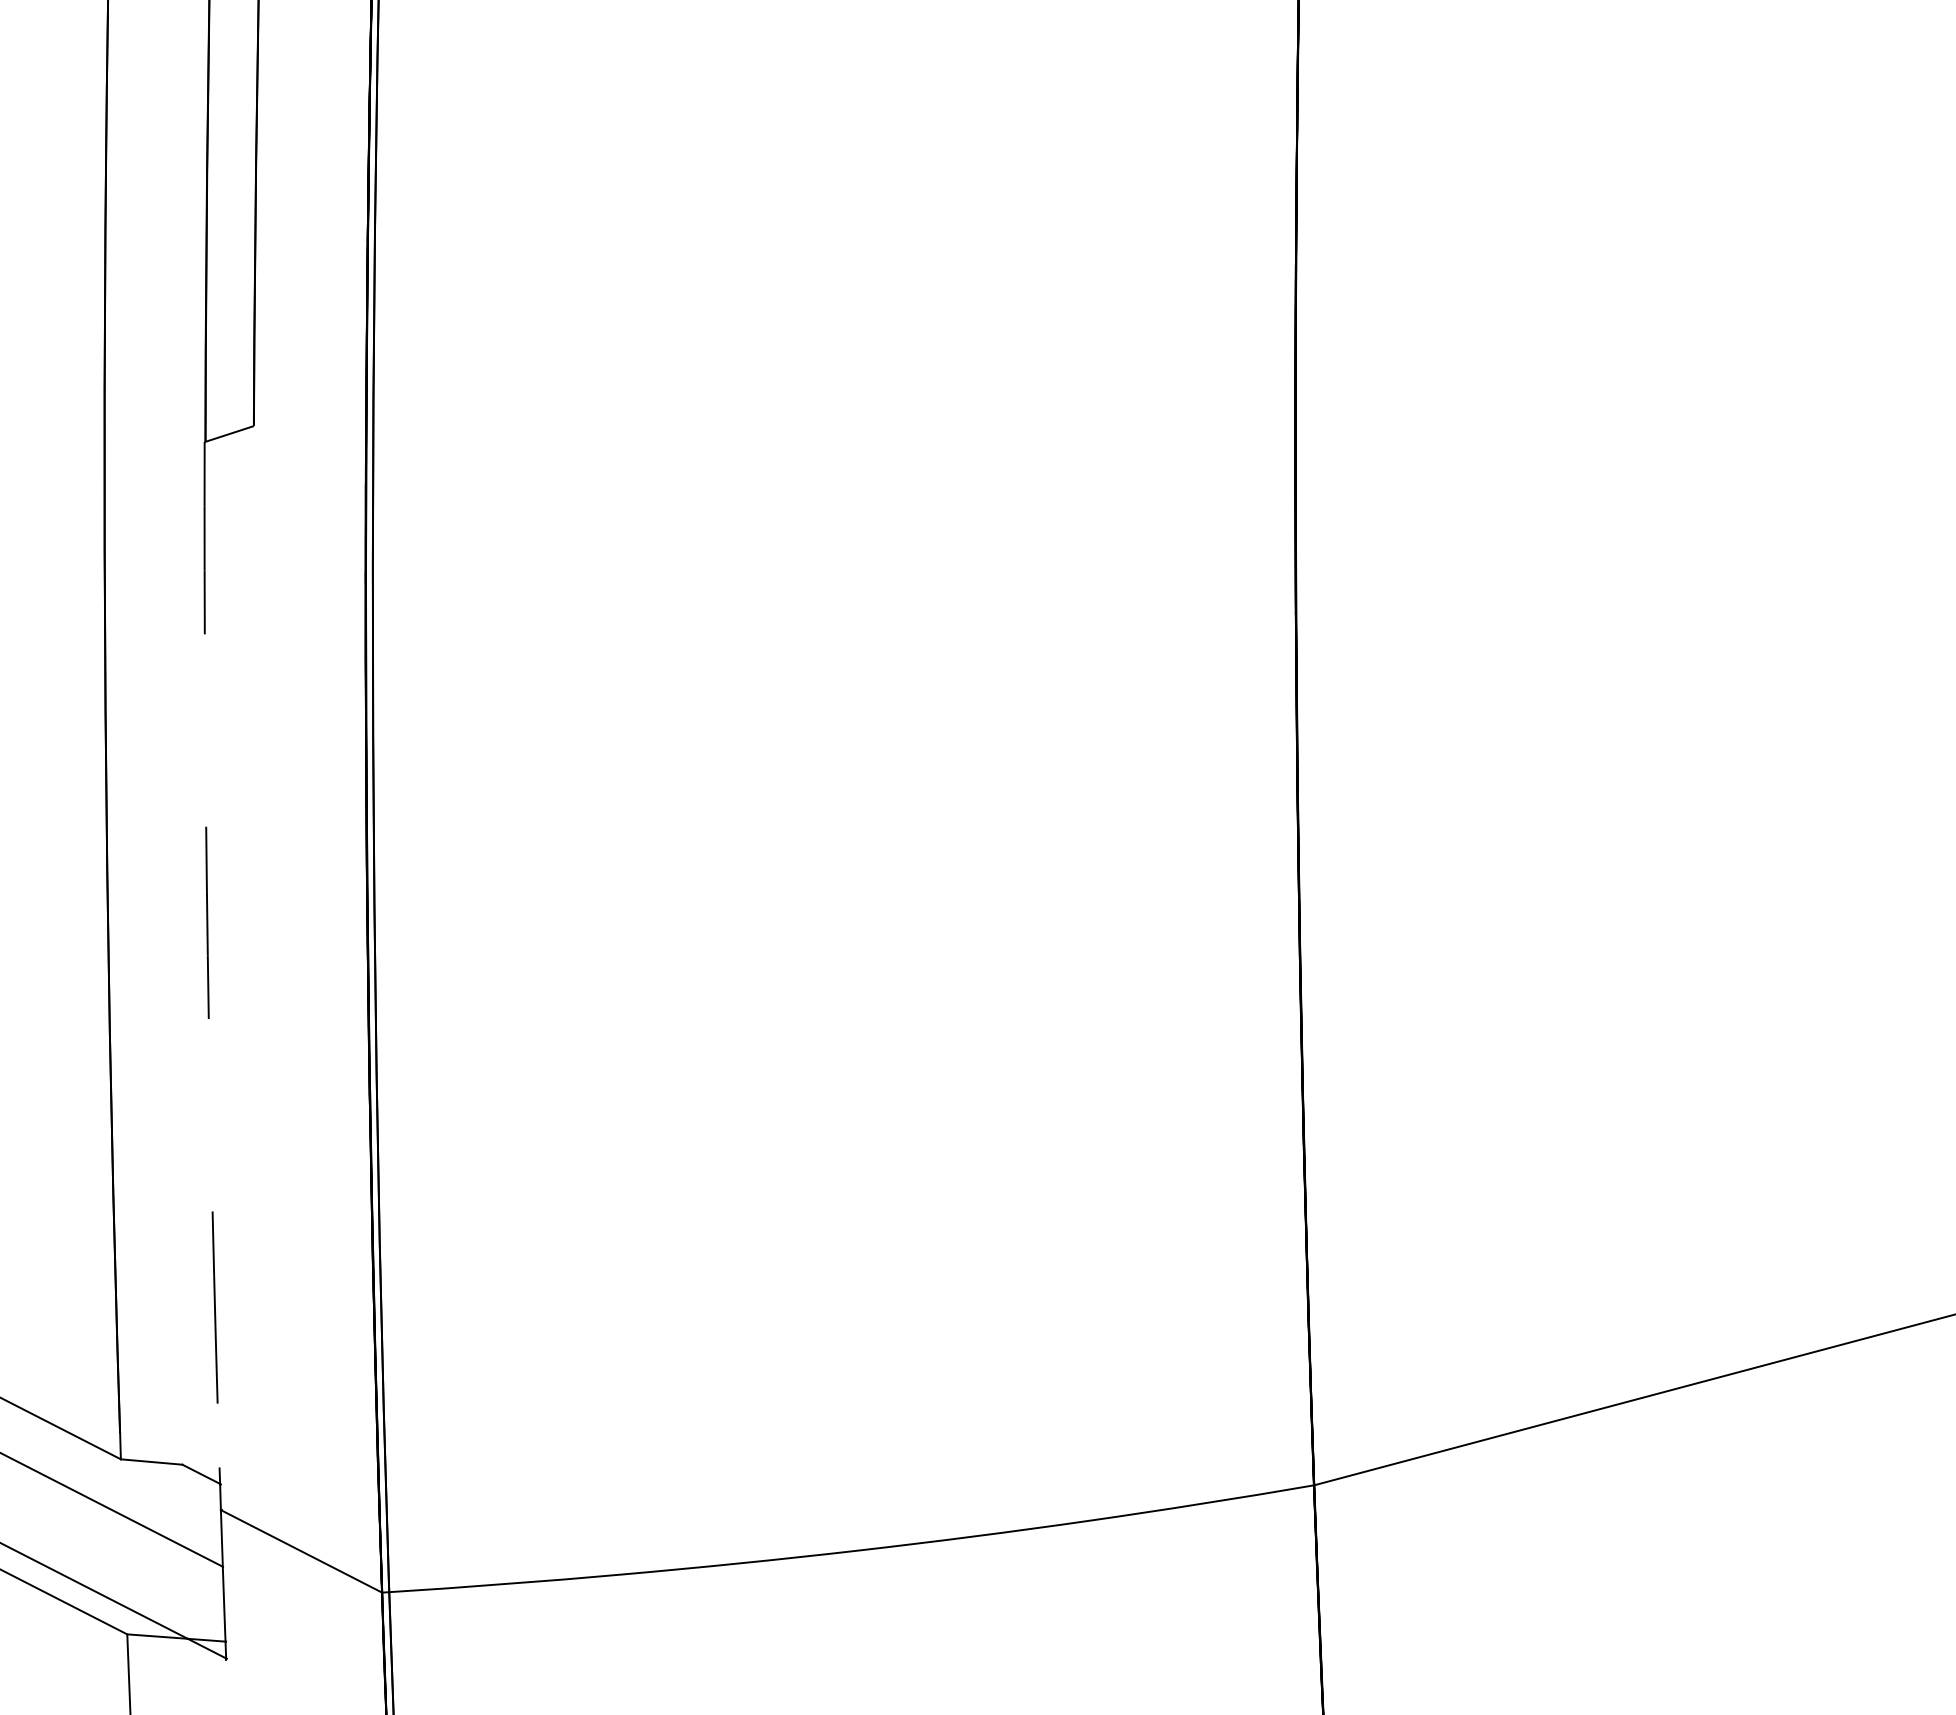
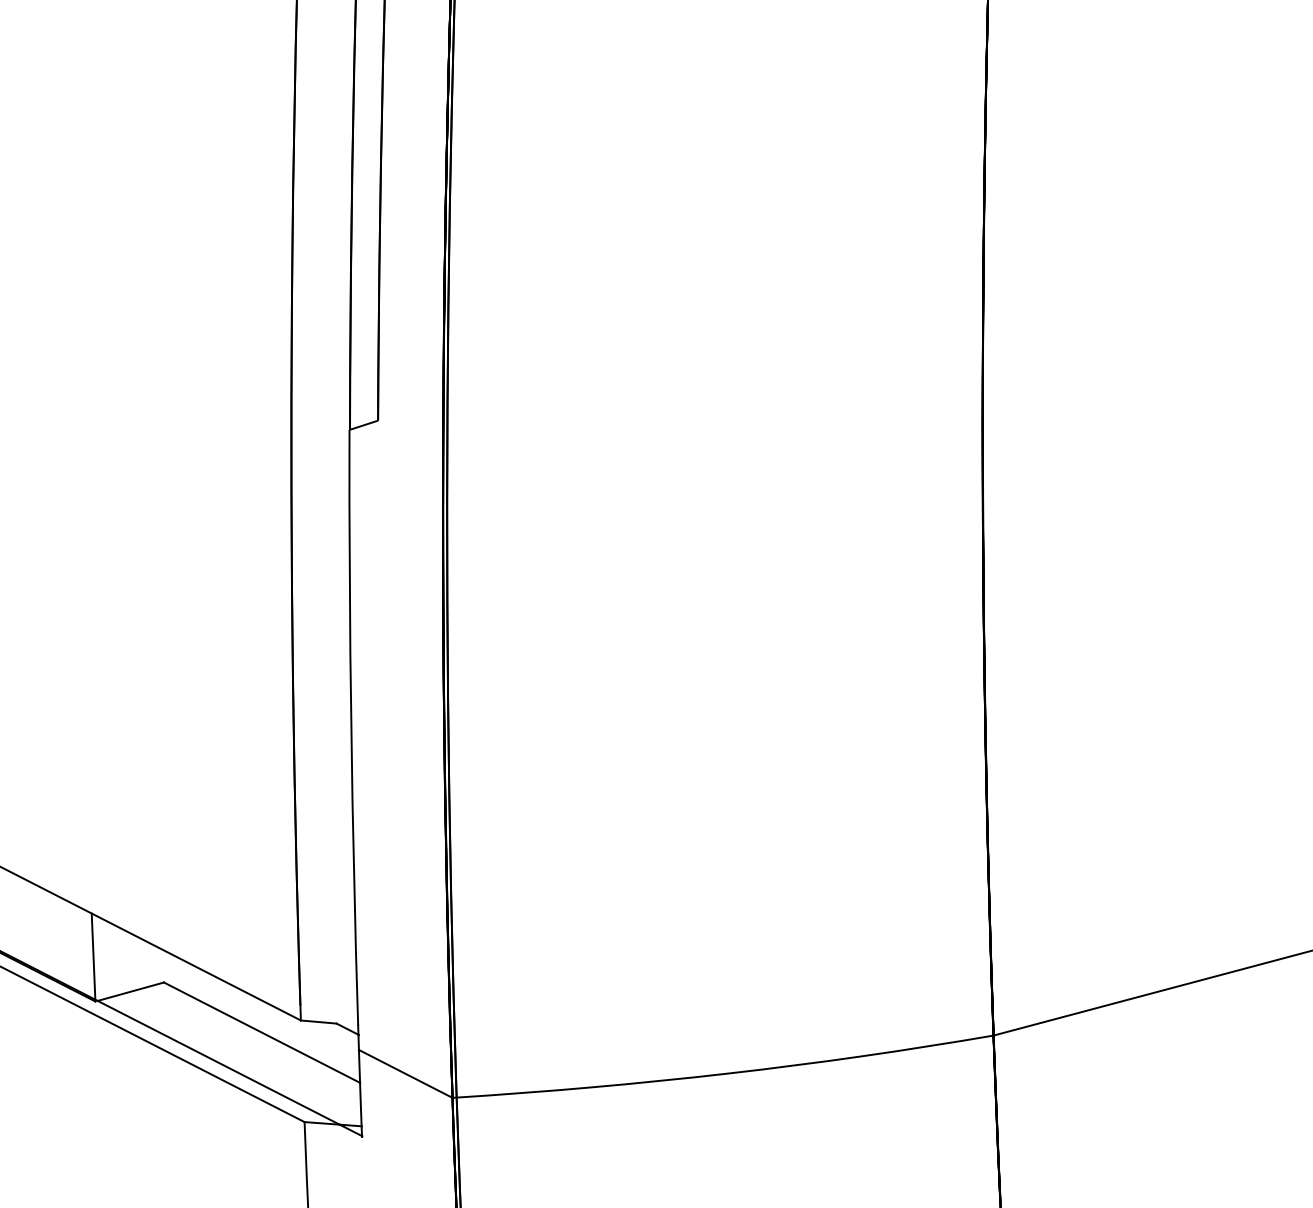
arc: (208, 954) -> (351, 727), dashed -> solid

